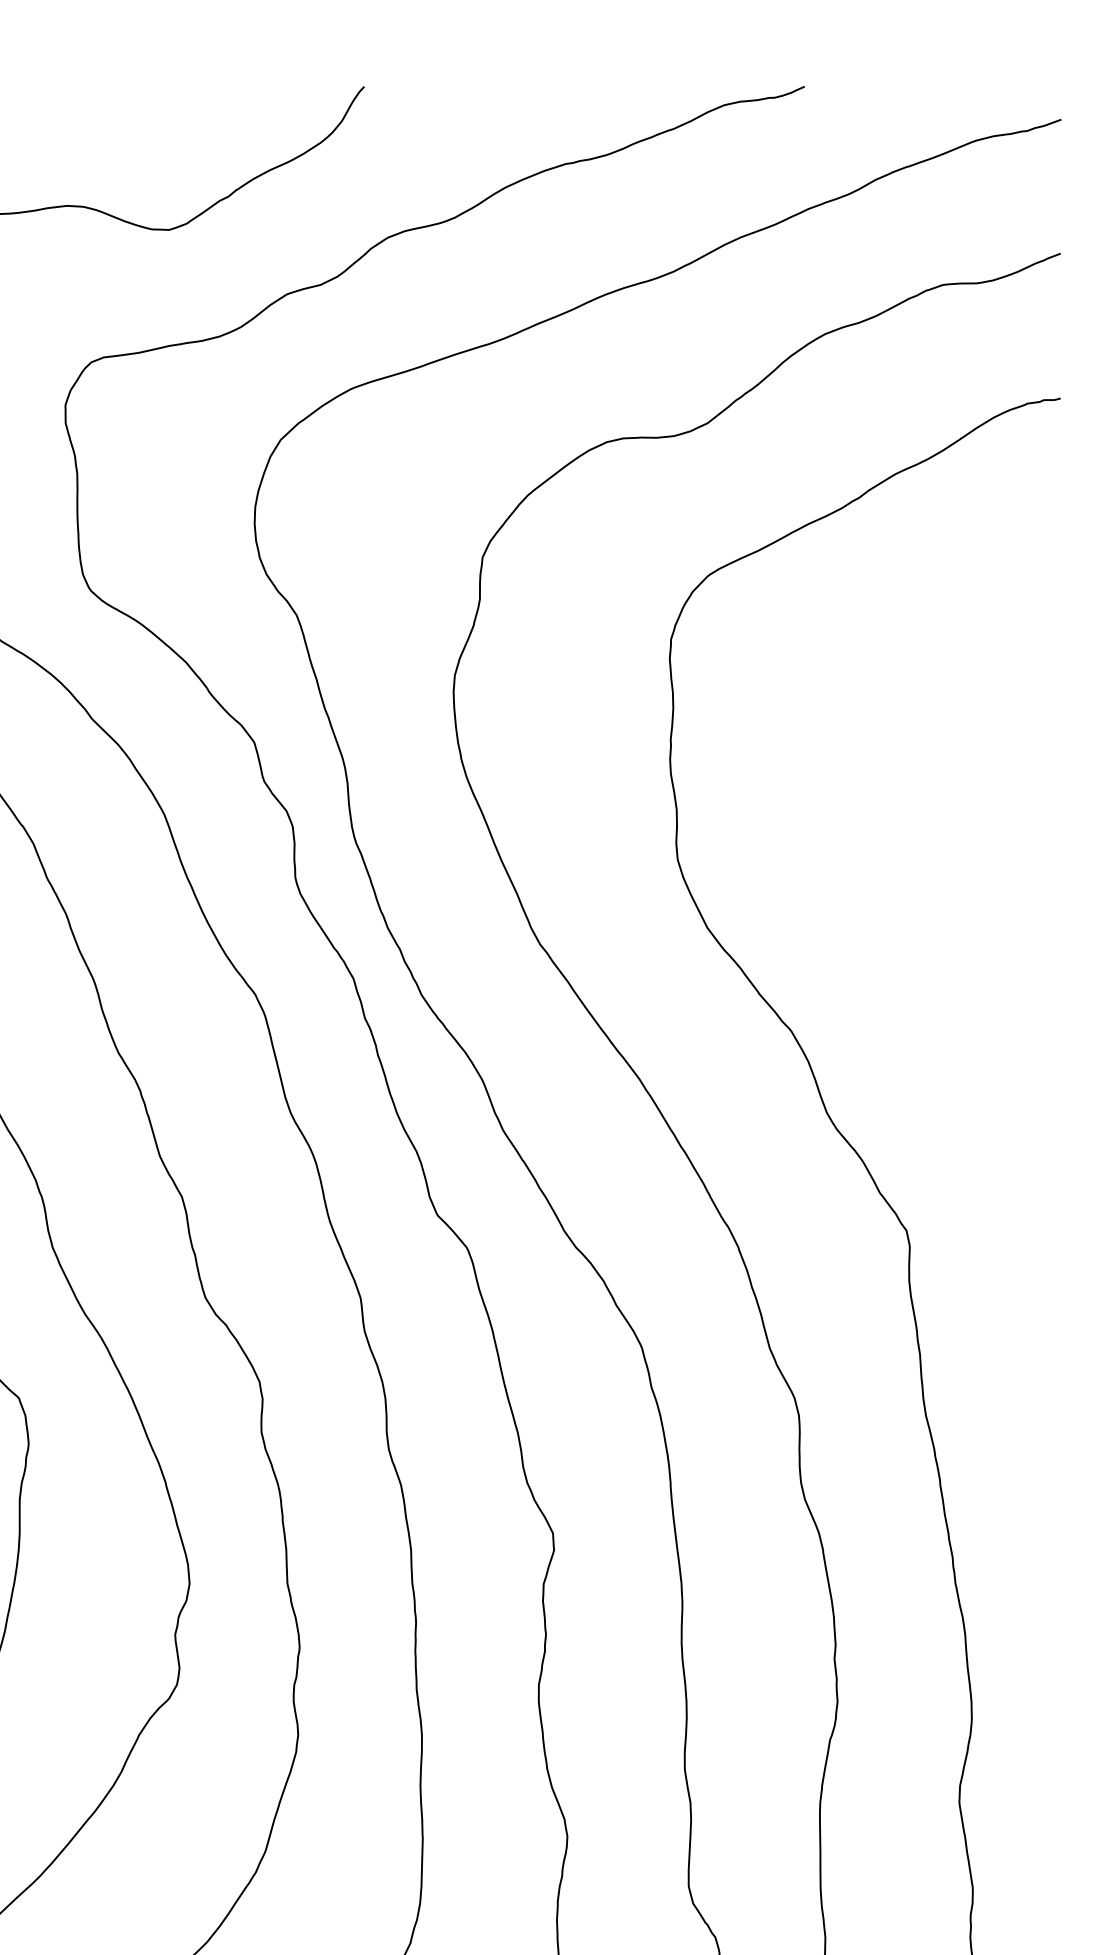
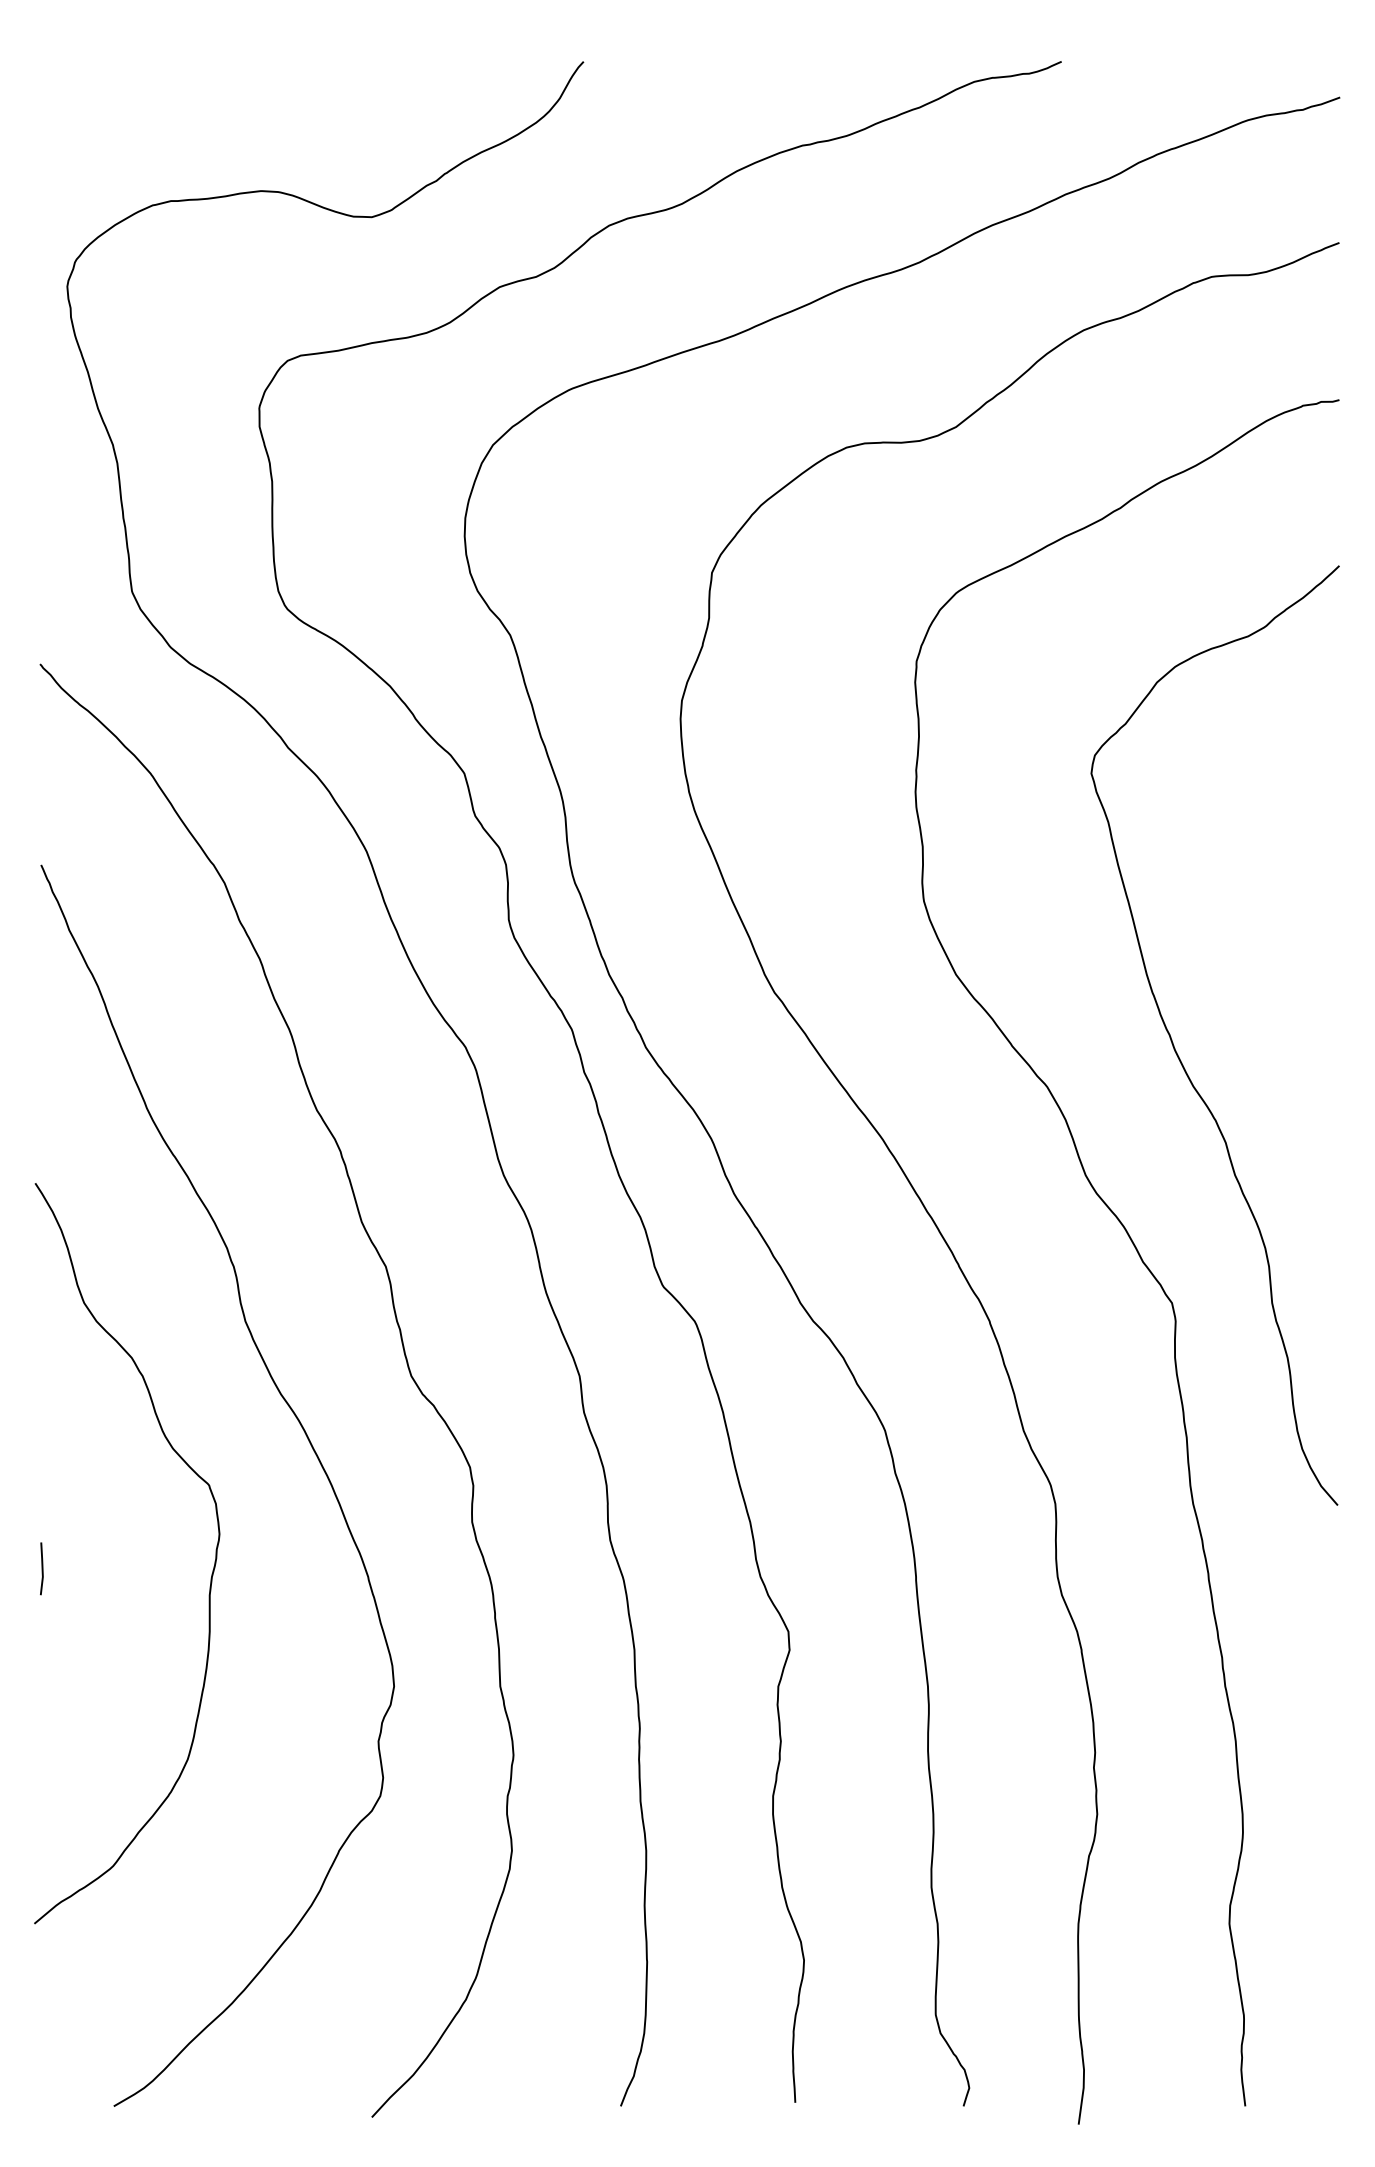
curve: (912, 1001) -> (1178, 1054), added

